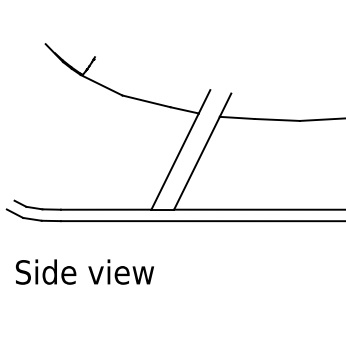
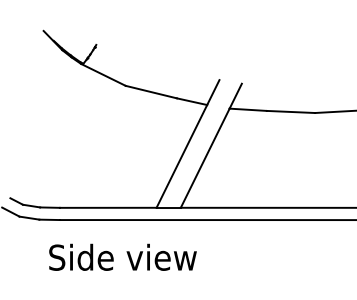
text: (84, 271) -> (122, 256), moved

